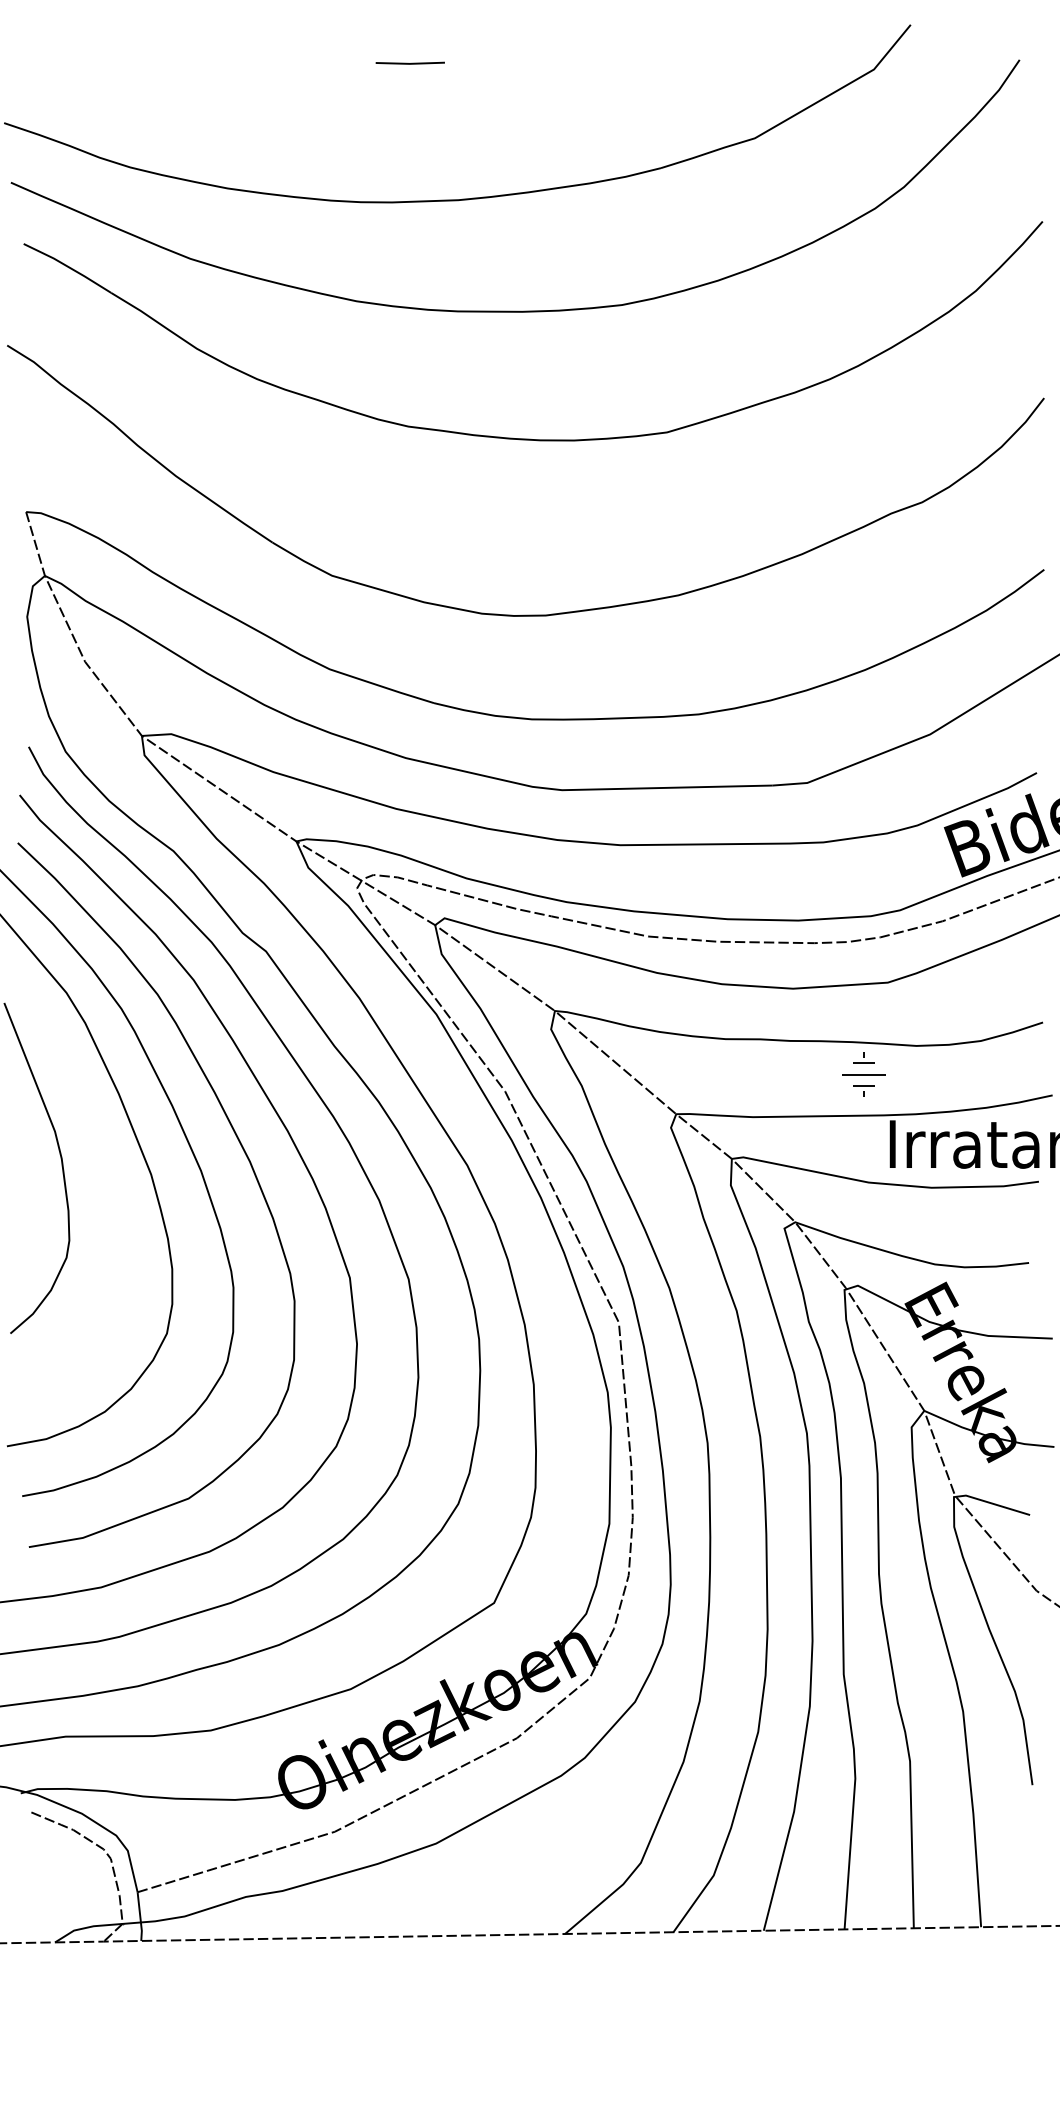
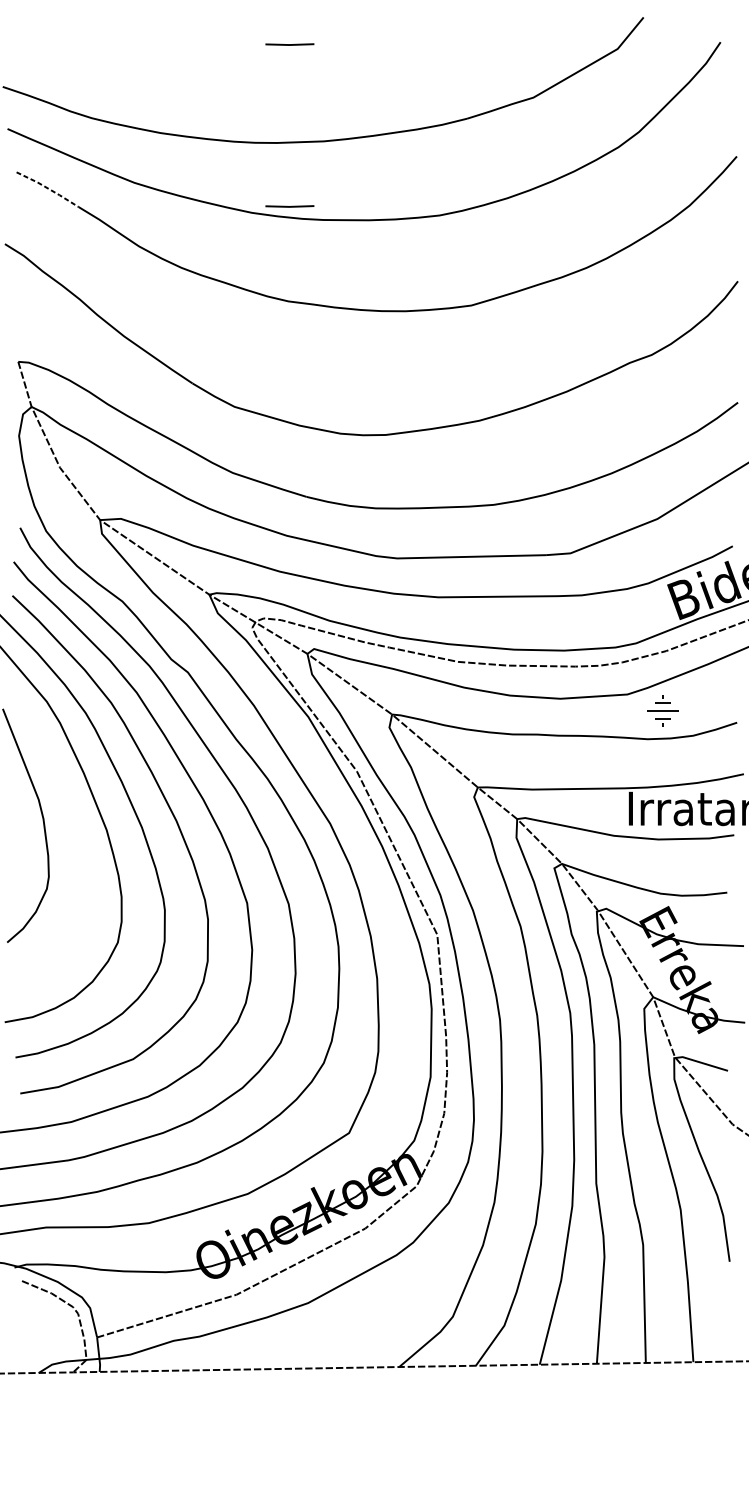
line: (68, 266) -> (48, 188), solid -> dashed
line: (409, 292) -> (289, 206), added
part: (863, 1074) -> (662, 710), moved

